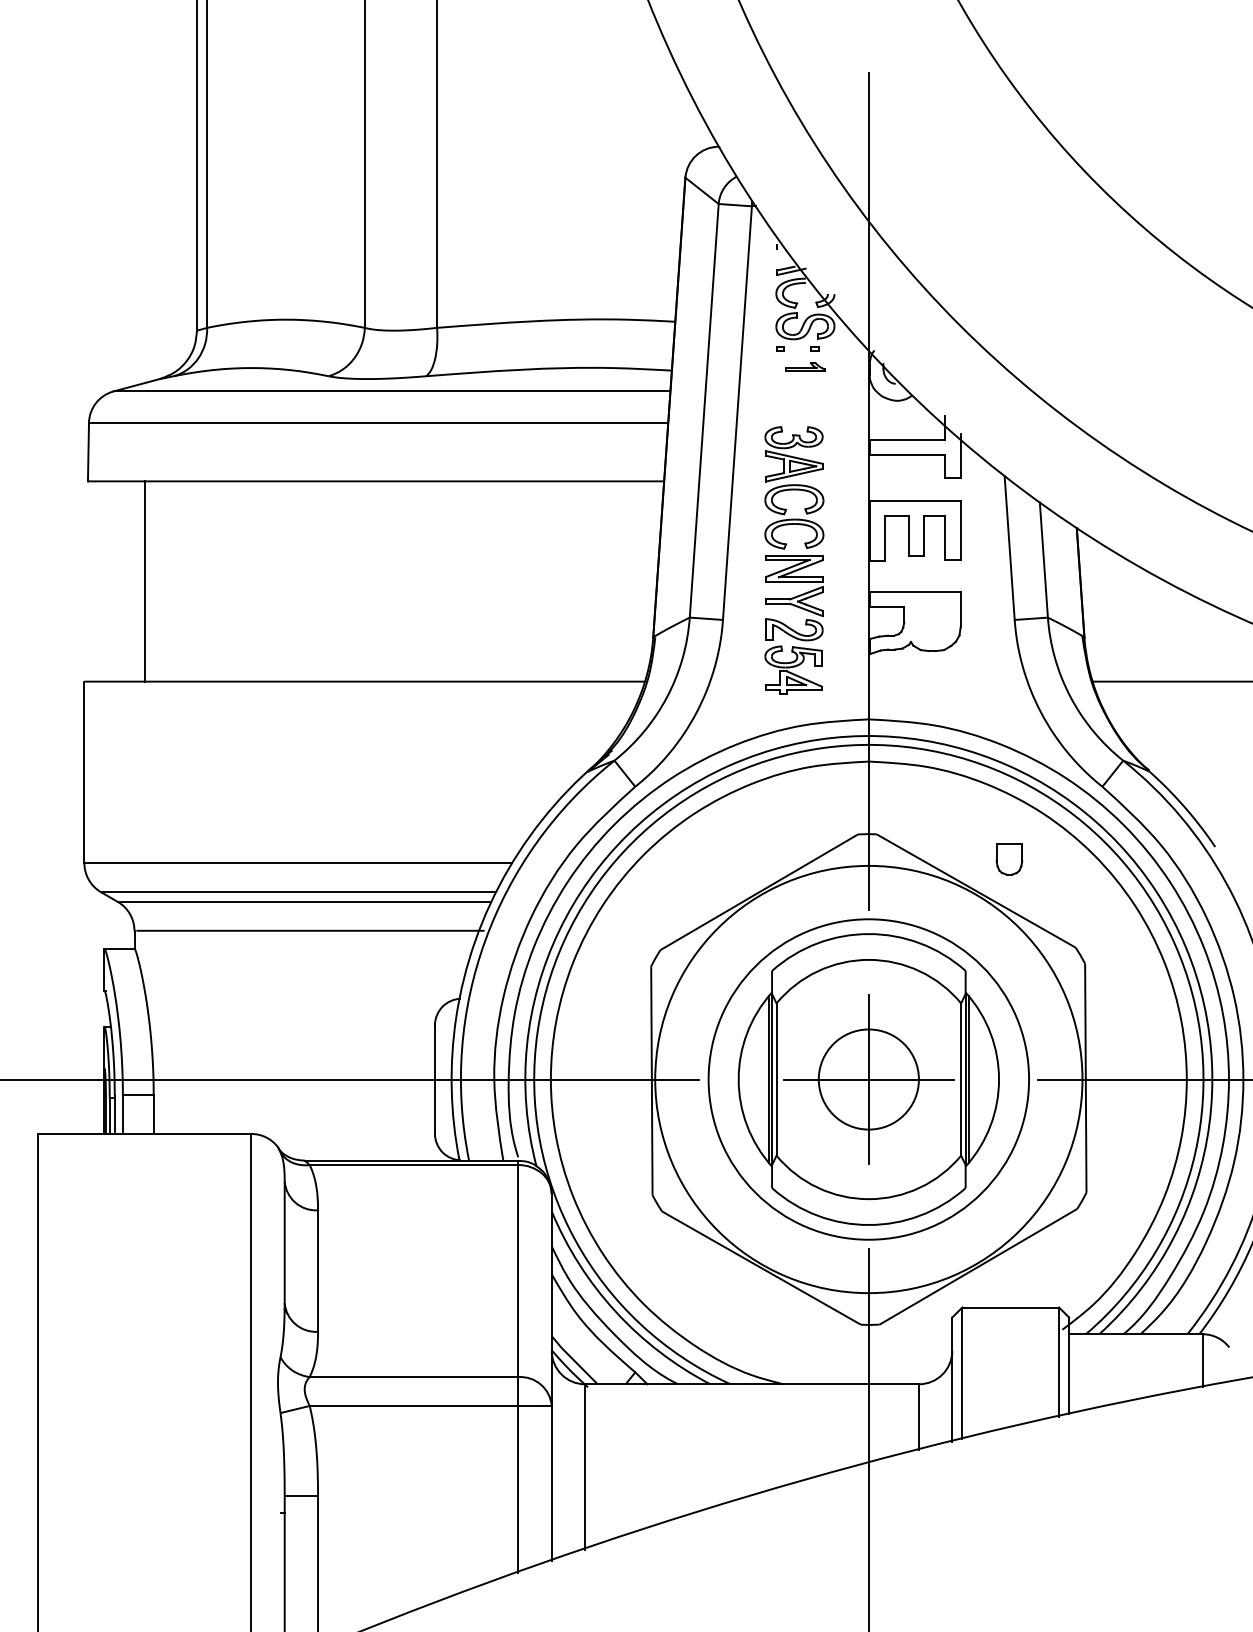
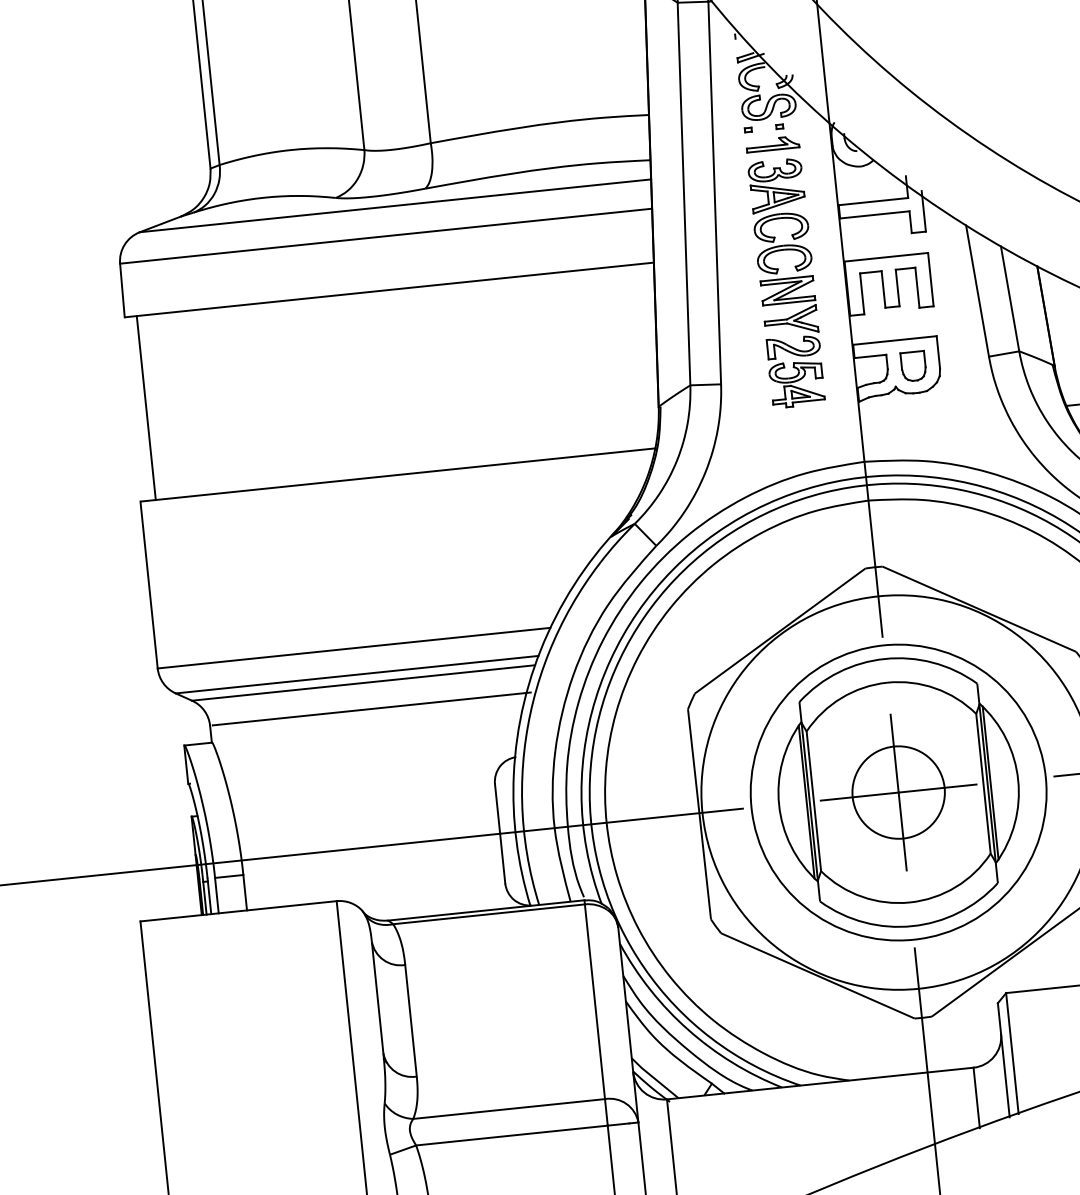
part: (805, 366) -> (772, 143), size x1.43
part: (794, 560) -> (787, 283), moved
line: (145, 581) -> (146, 408), moved
part: (1009, 859) -> (913, 366), moved

